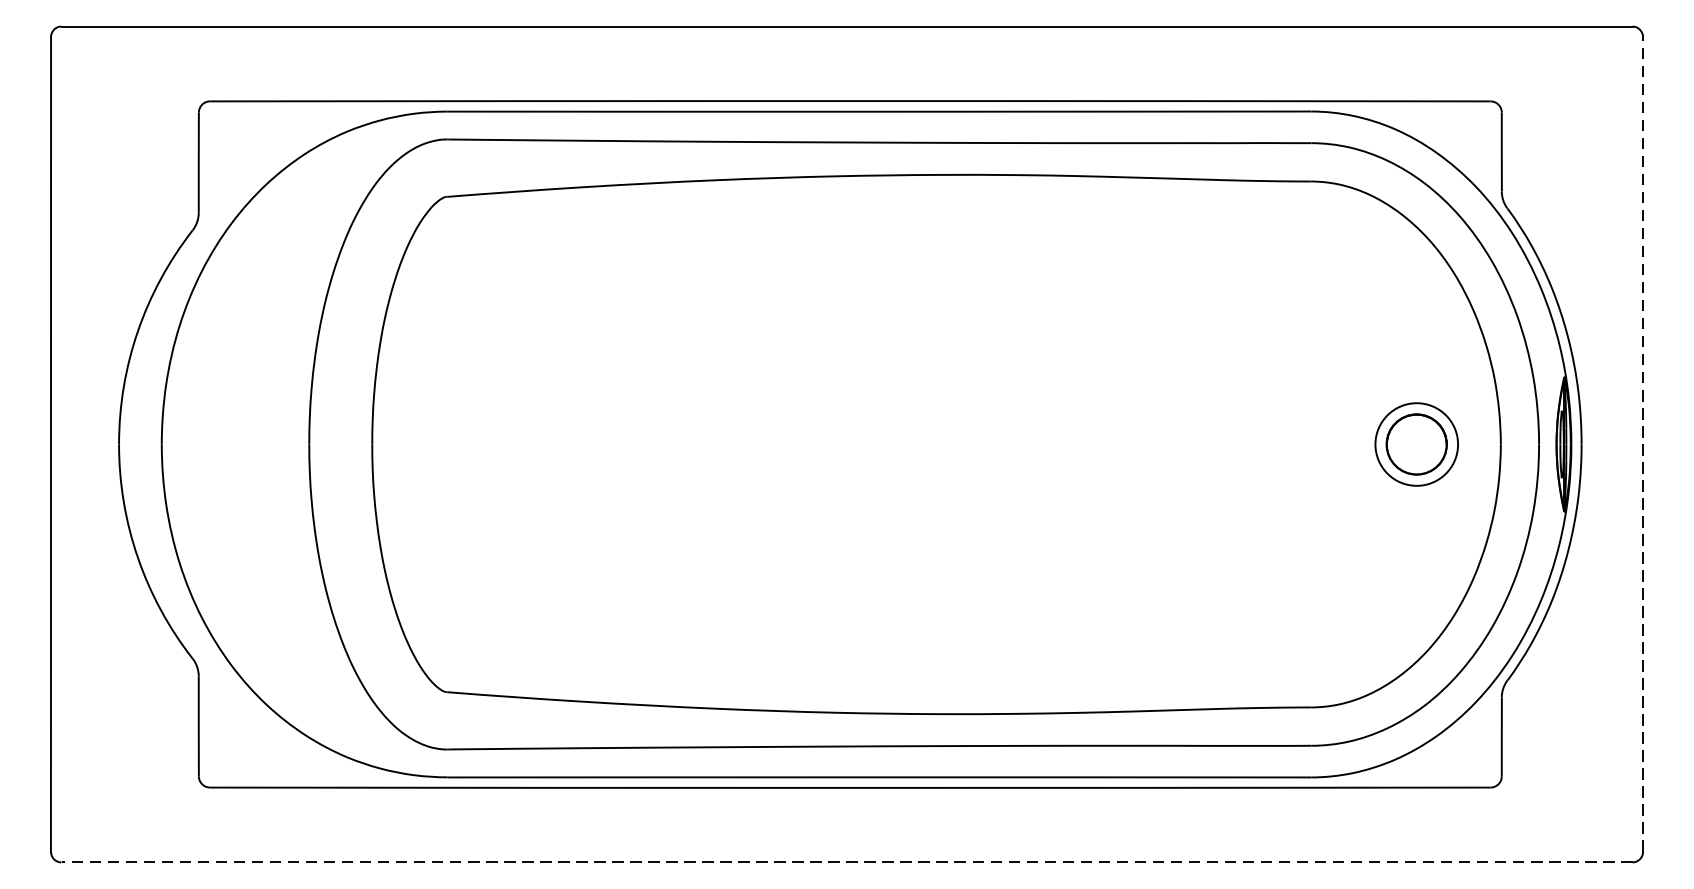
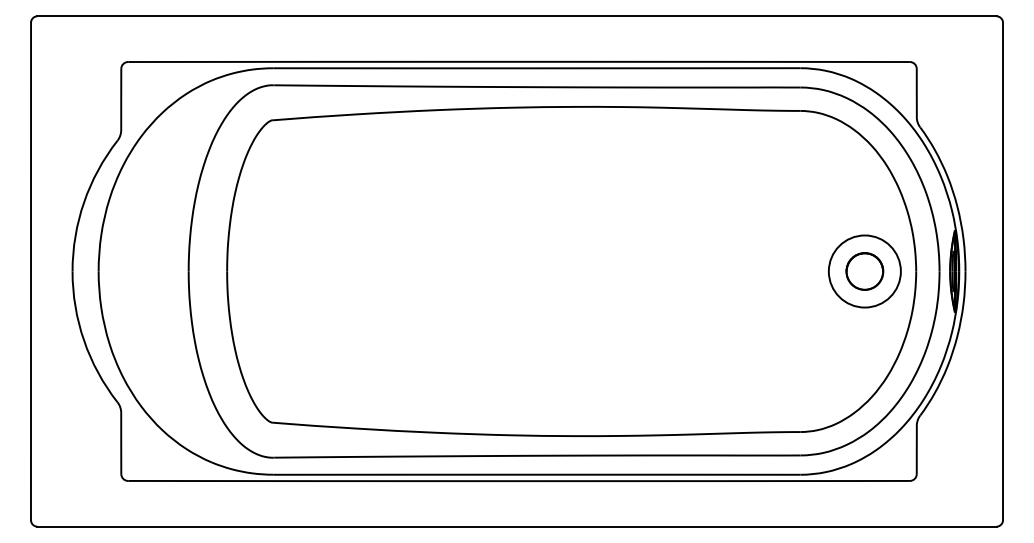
circle: (1416, 444) -> (864, 271), size x1.43
line: (1643, 444) -> (1003, 271), dashed -> solid
line: (847, 862) -> (517, 526), dashed -> solid

